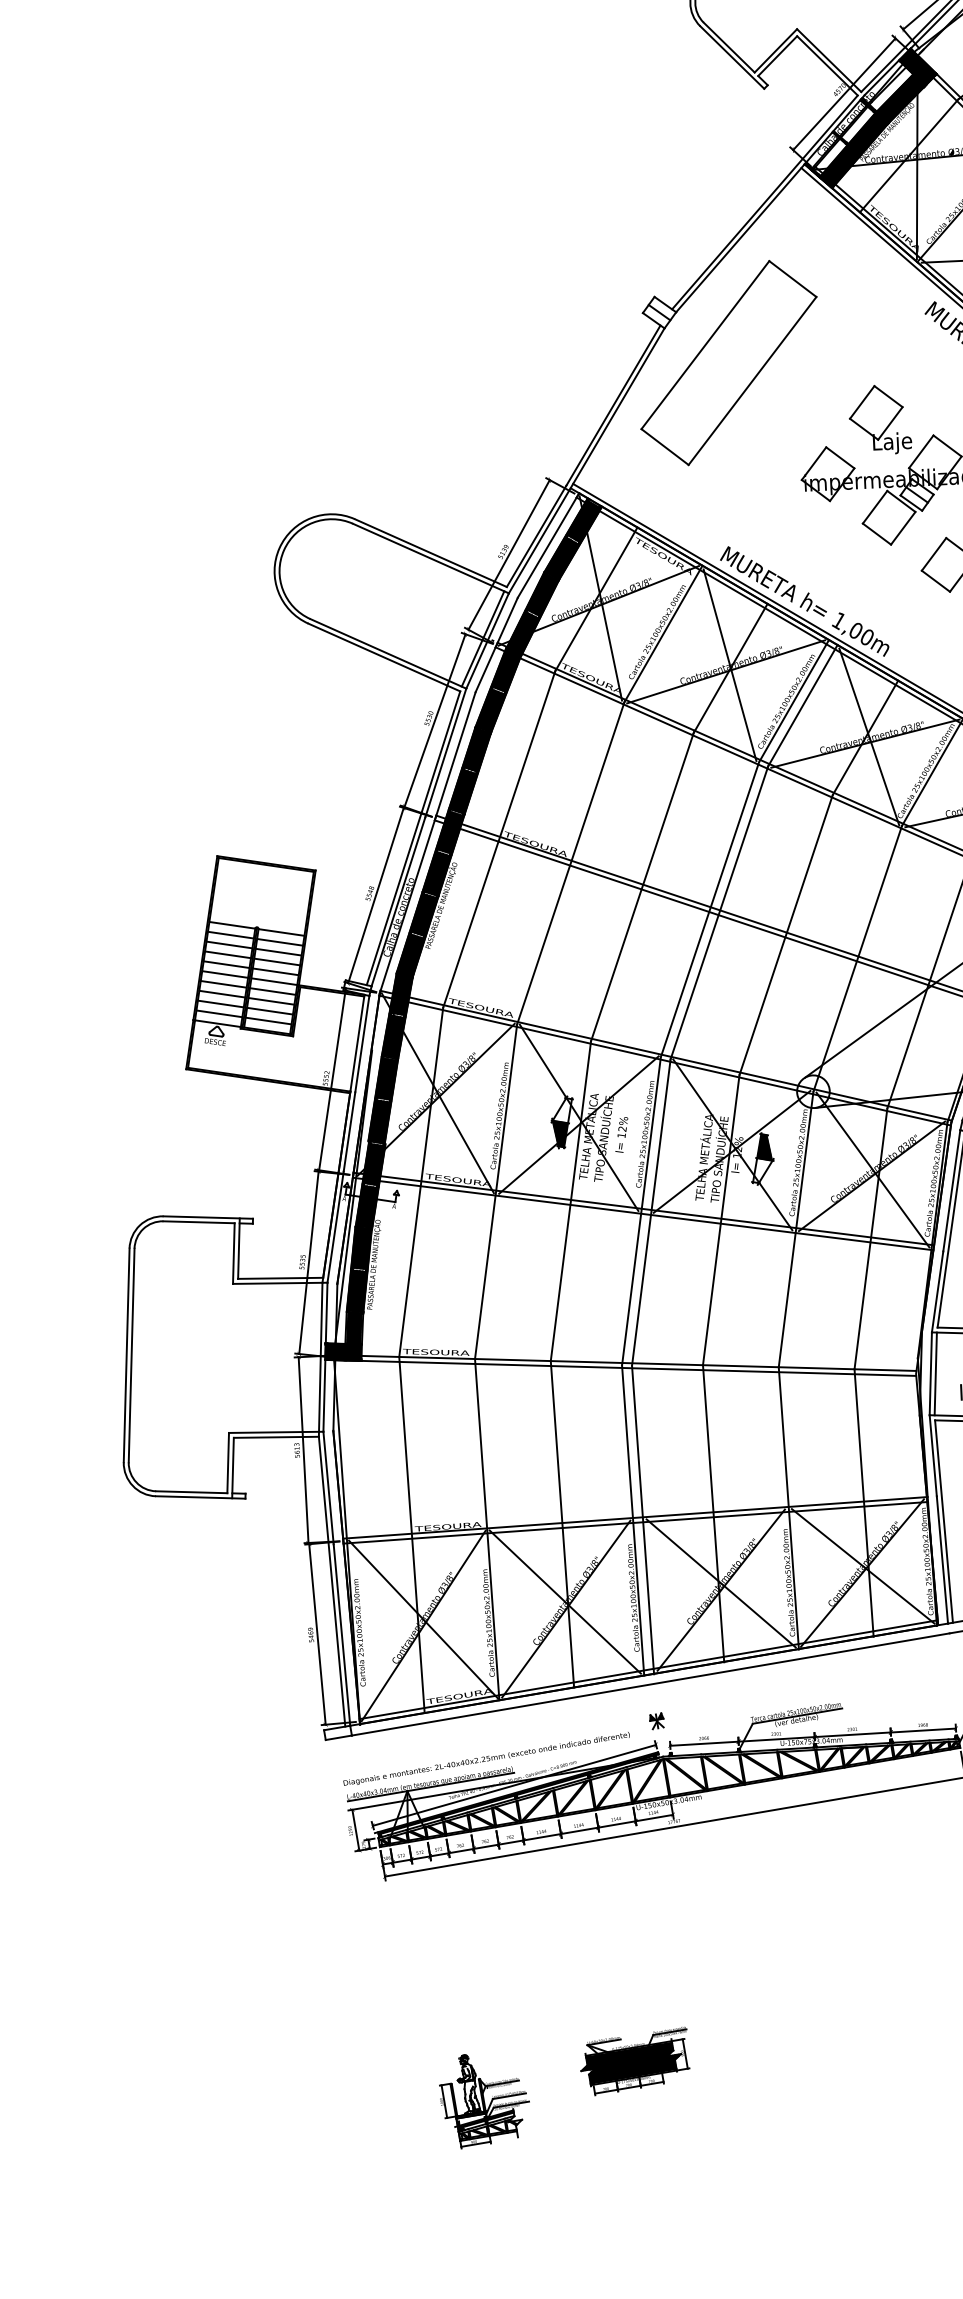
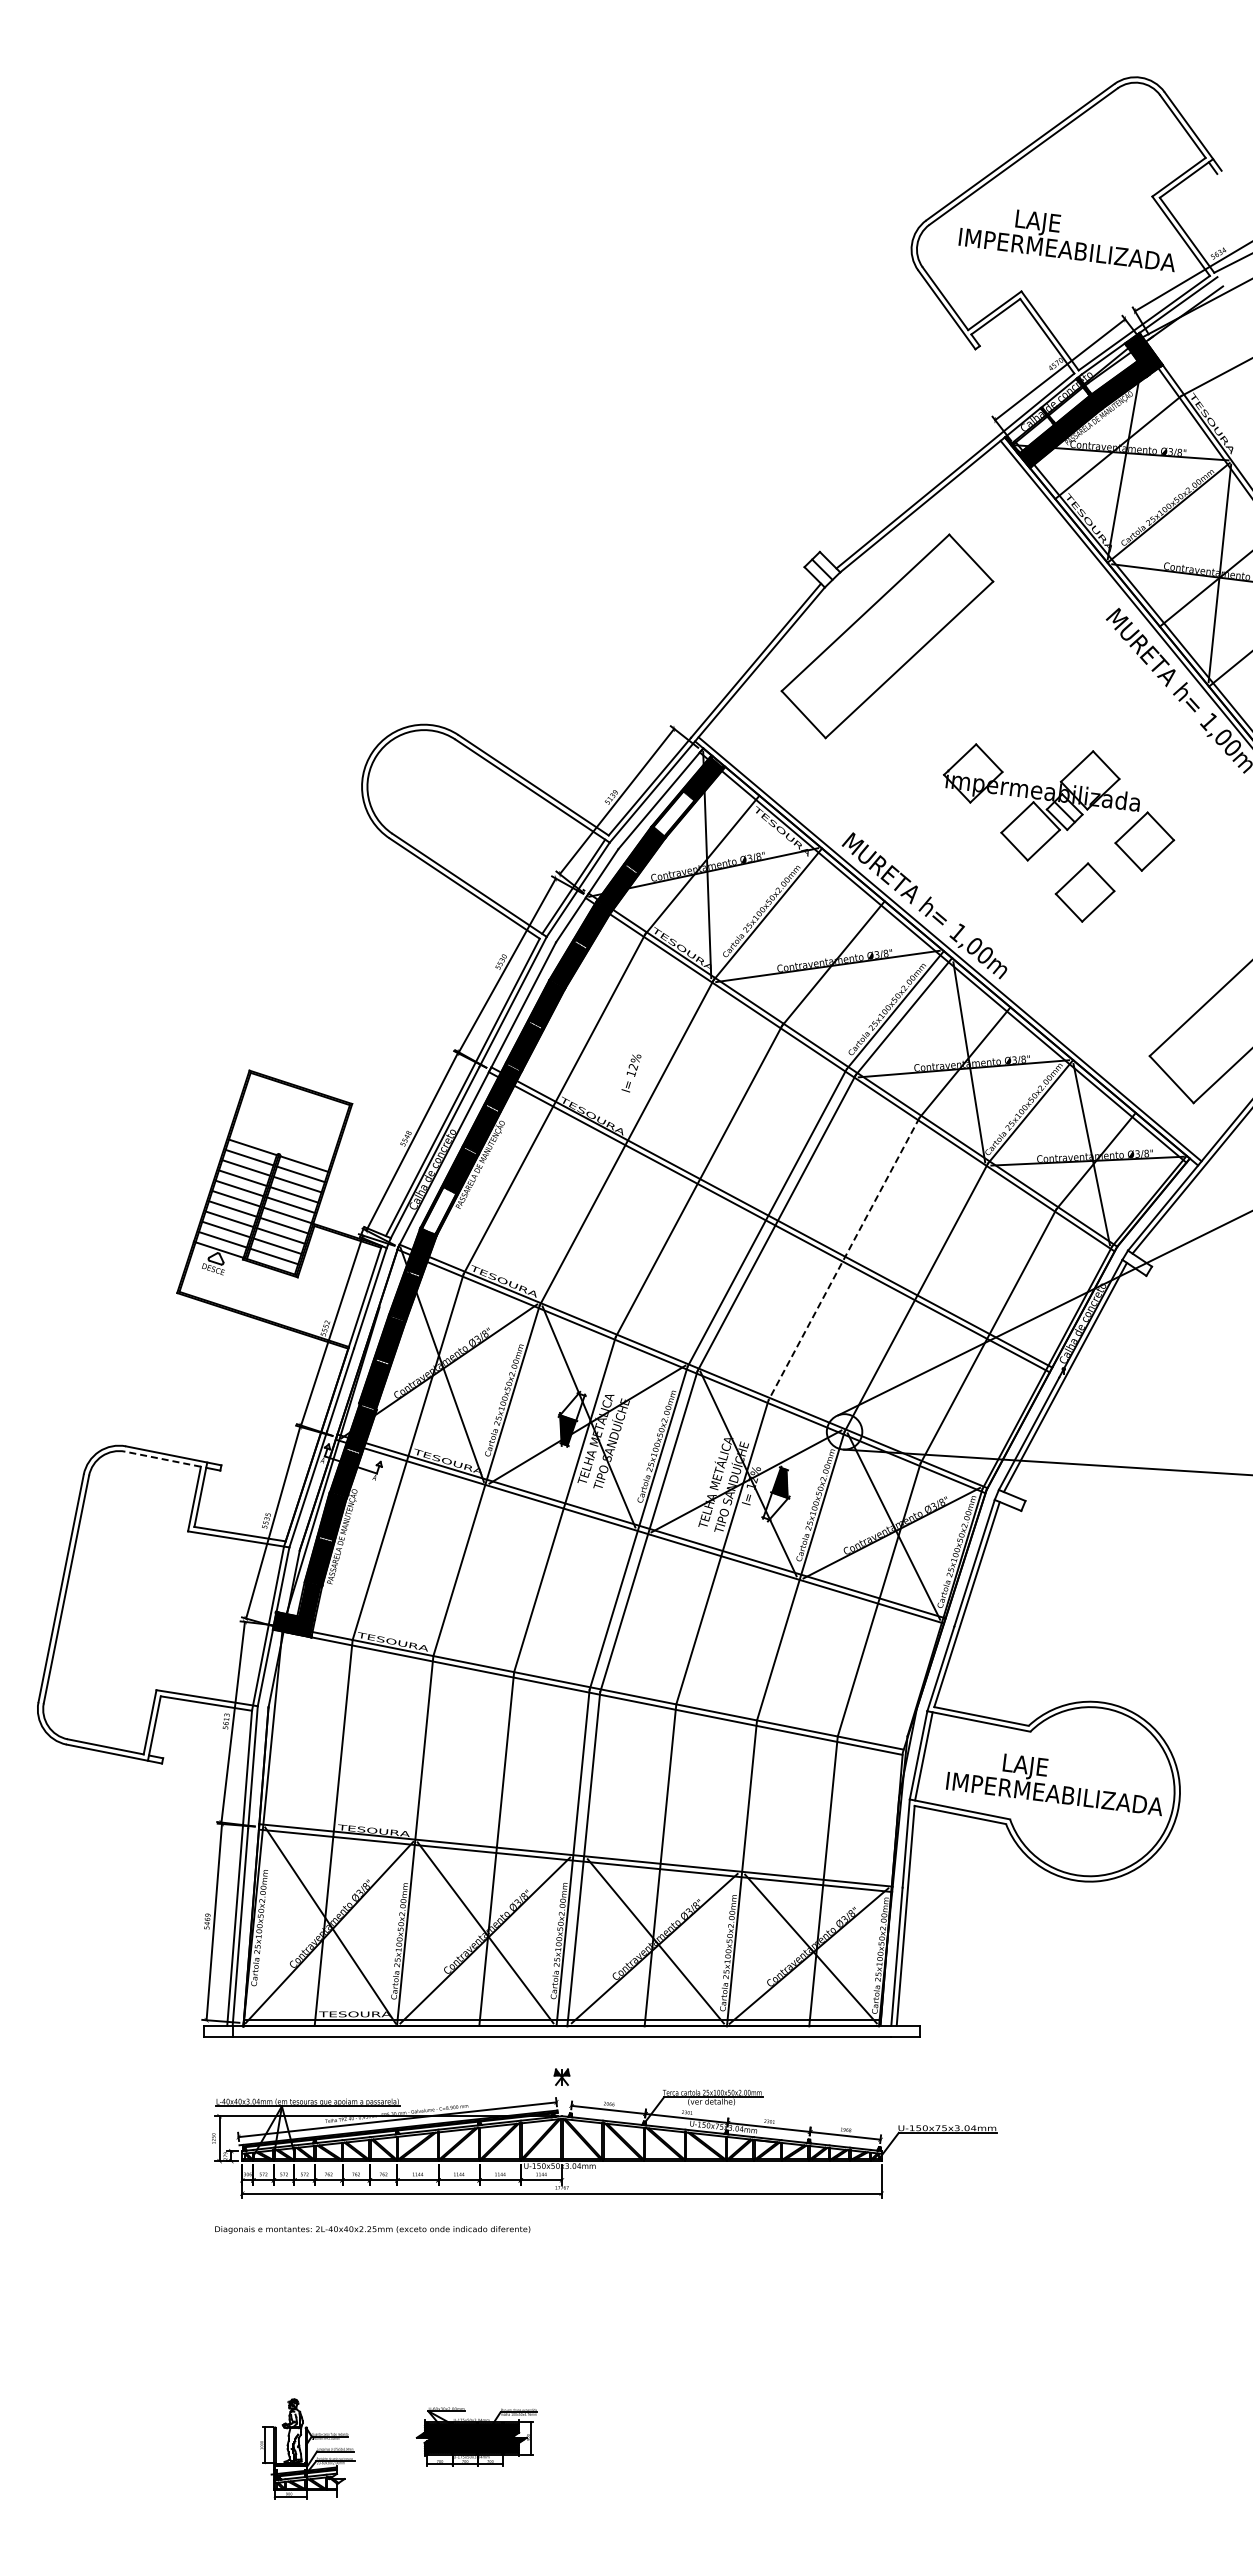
part: (878, 420) -> (1037, 725), removed
hatch: (562, 557) -> (673, 814), removed
line: (730, 664) -> (833, 959), removed
line: (785, 935) -> (843, 1259), solid -> dashed
hatch: (410, 954) -> (438, 1211), removed
text: (621, 1135) -> (631, 1073), moved
line: (199, 1222) -> (163, 1459), solid -> dashed
text: (486, 1759) -> (372, 2229), moved

